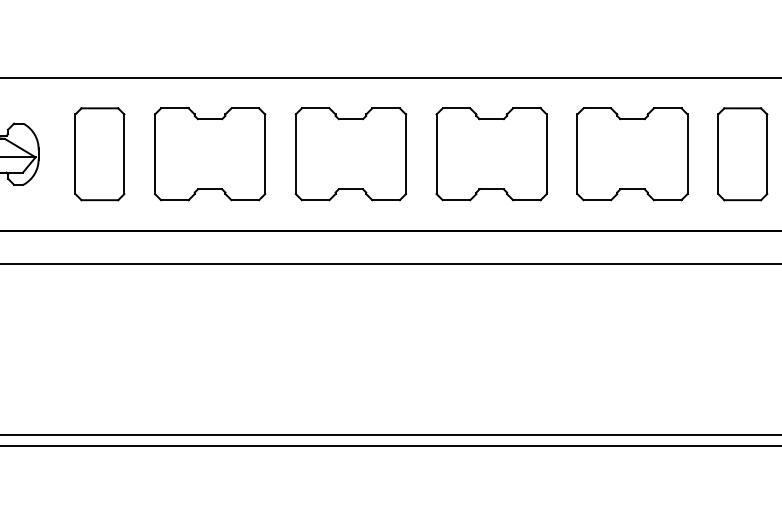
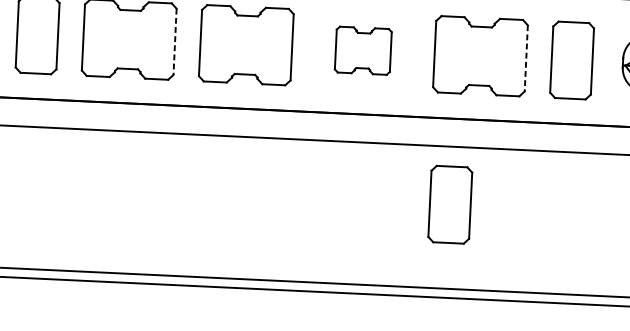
line: (265, 154) -> (175, 42), solid -> dashed
part: (491, 154) -> (363, 50), size x0.6
line: (687, 154) -> (526, 58), solid -> dashed
part: (604, 334) -> (450, 204), added

